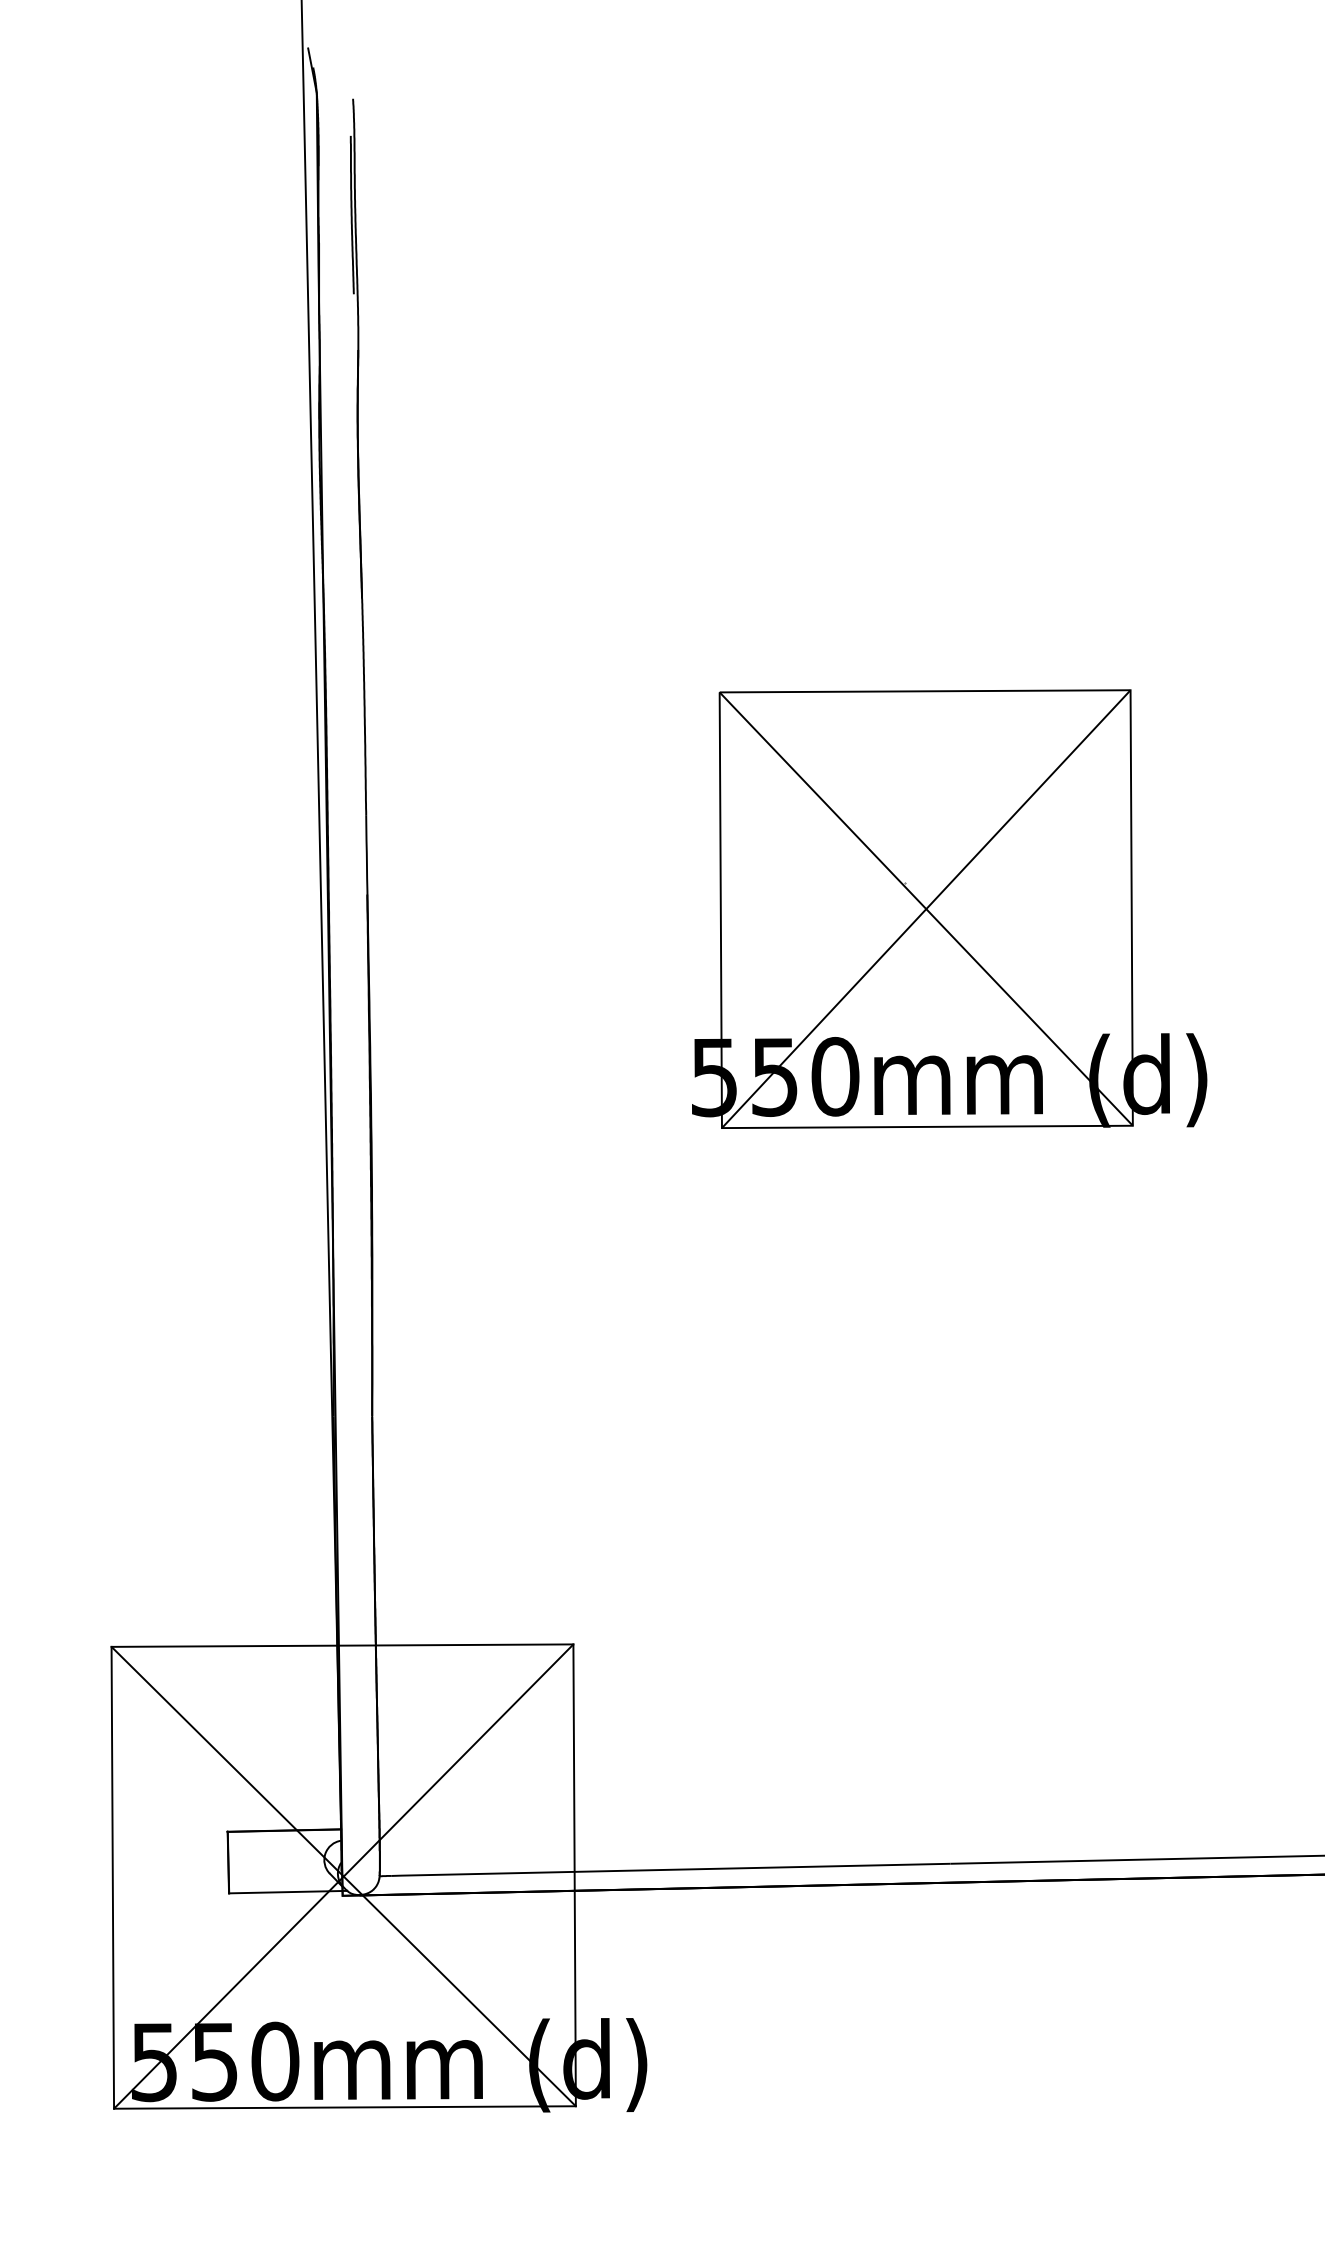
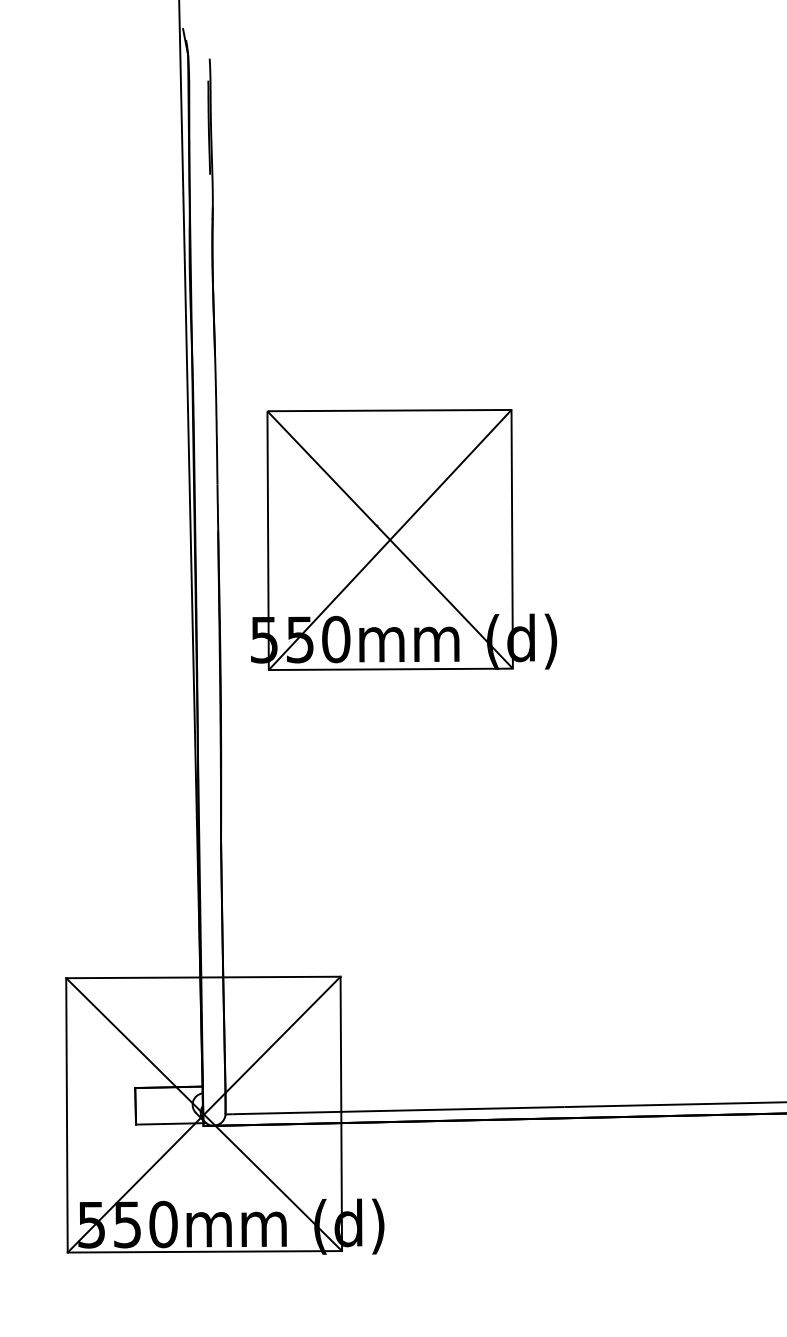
part: (950, 908) -> (404, 539), moved

